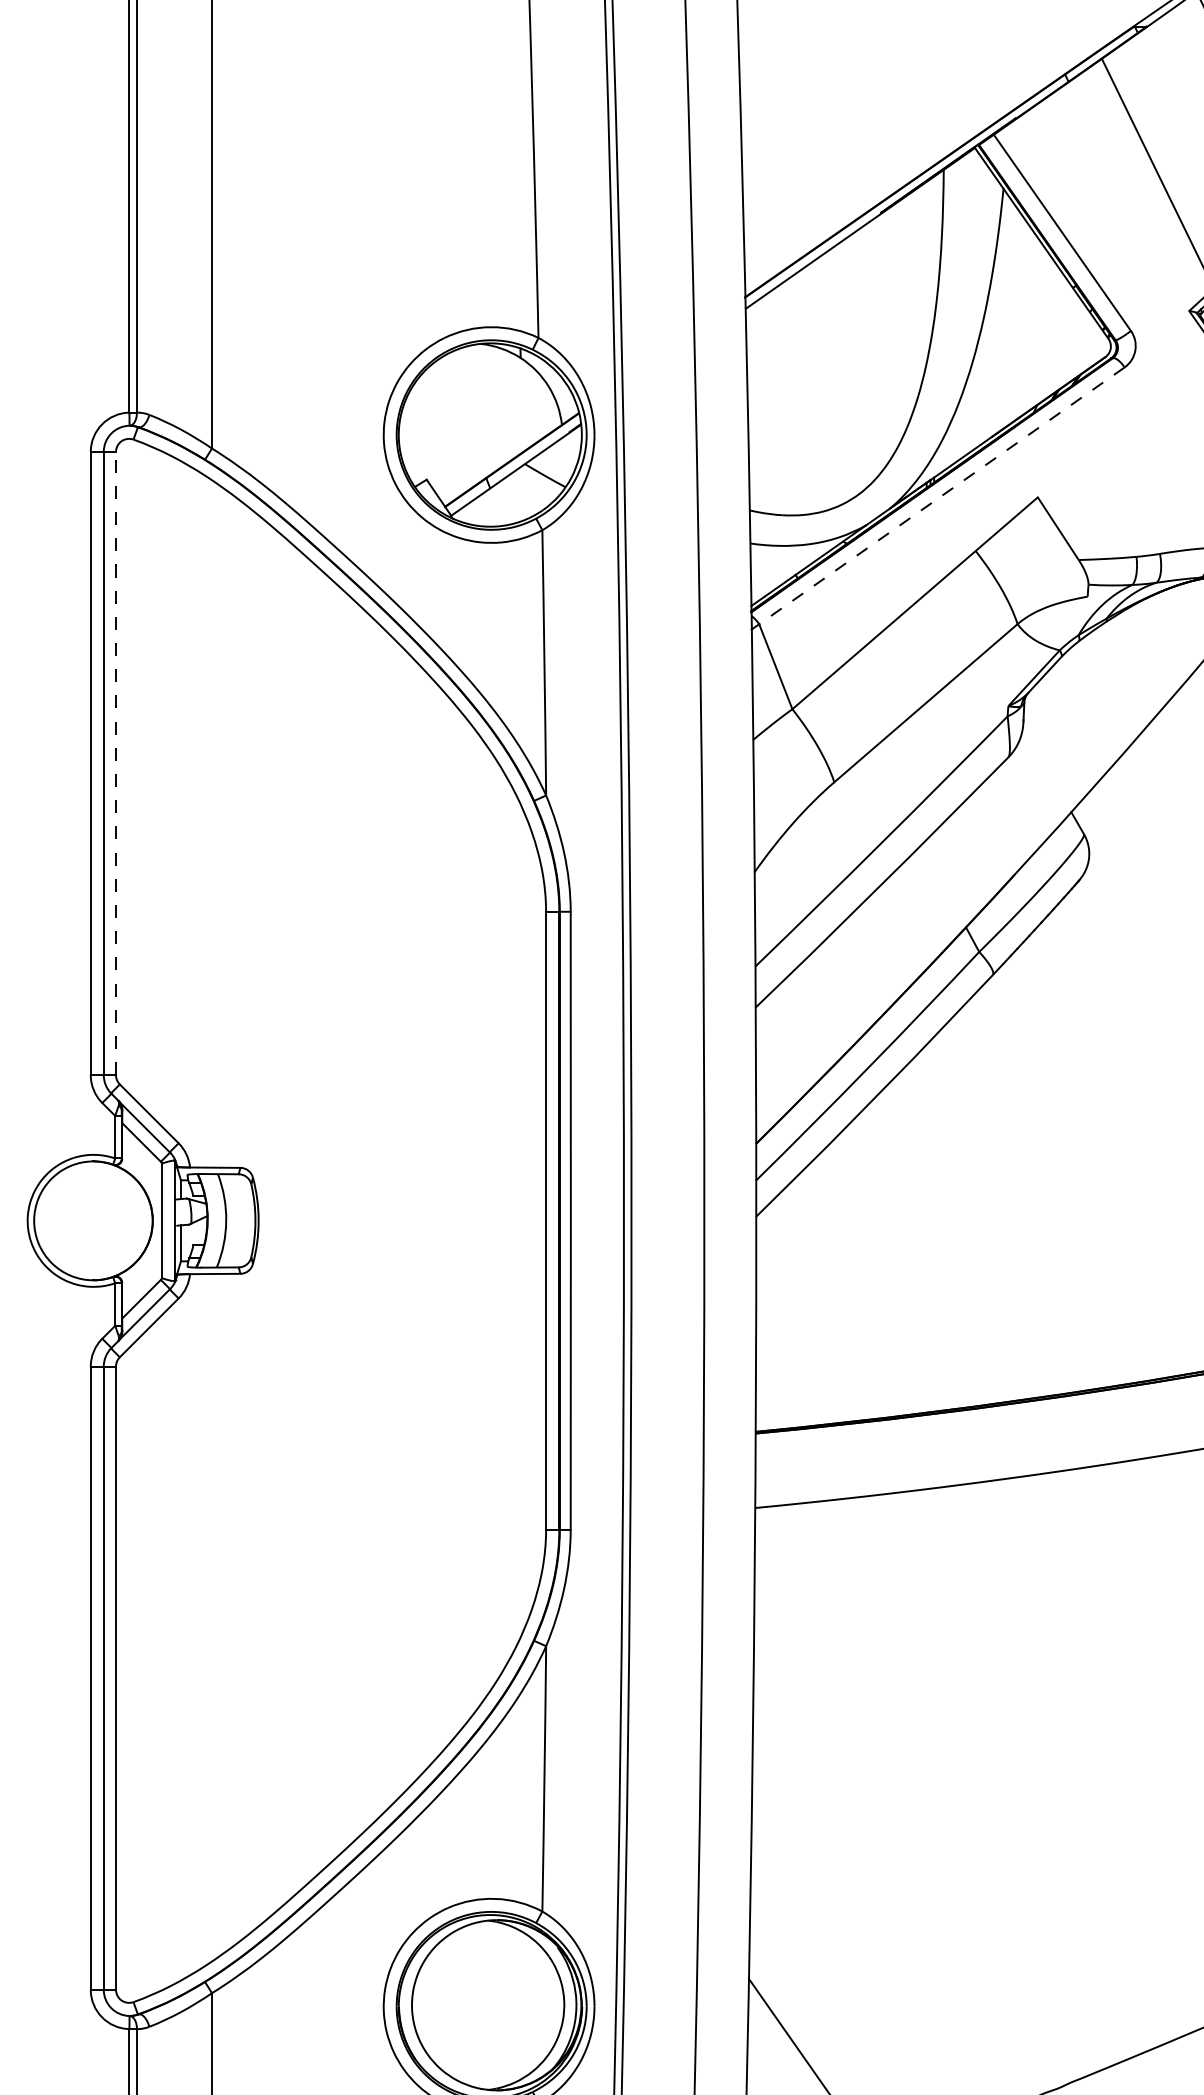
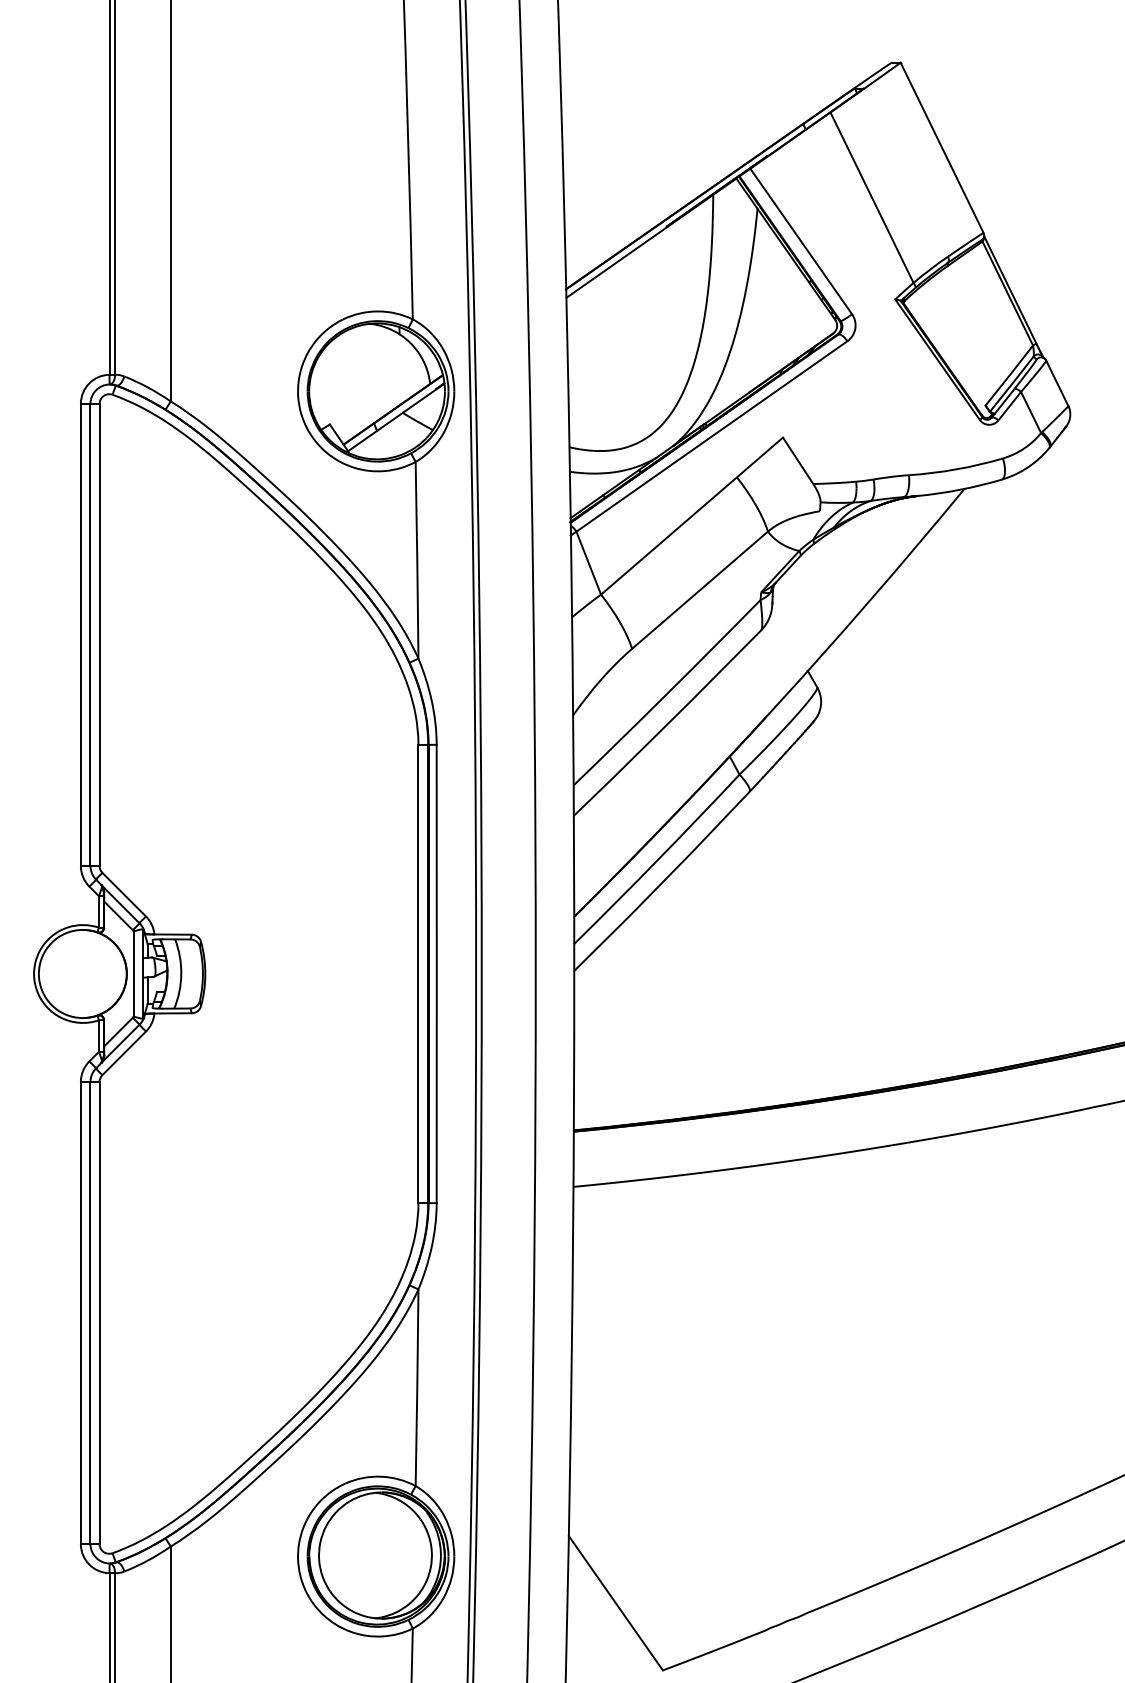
line: (941, 495) -> (711, 436), dashed -> solid
line: (115, 762) -> (99, 634), dashed -> solid

